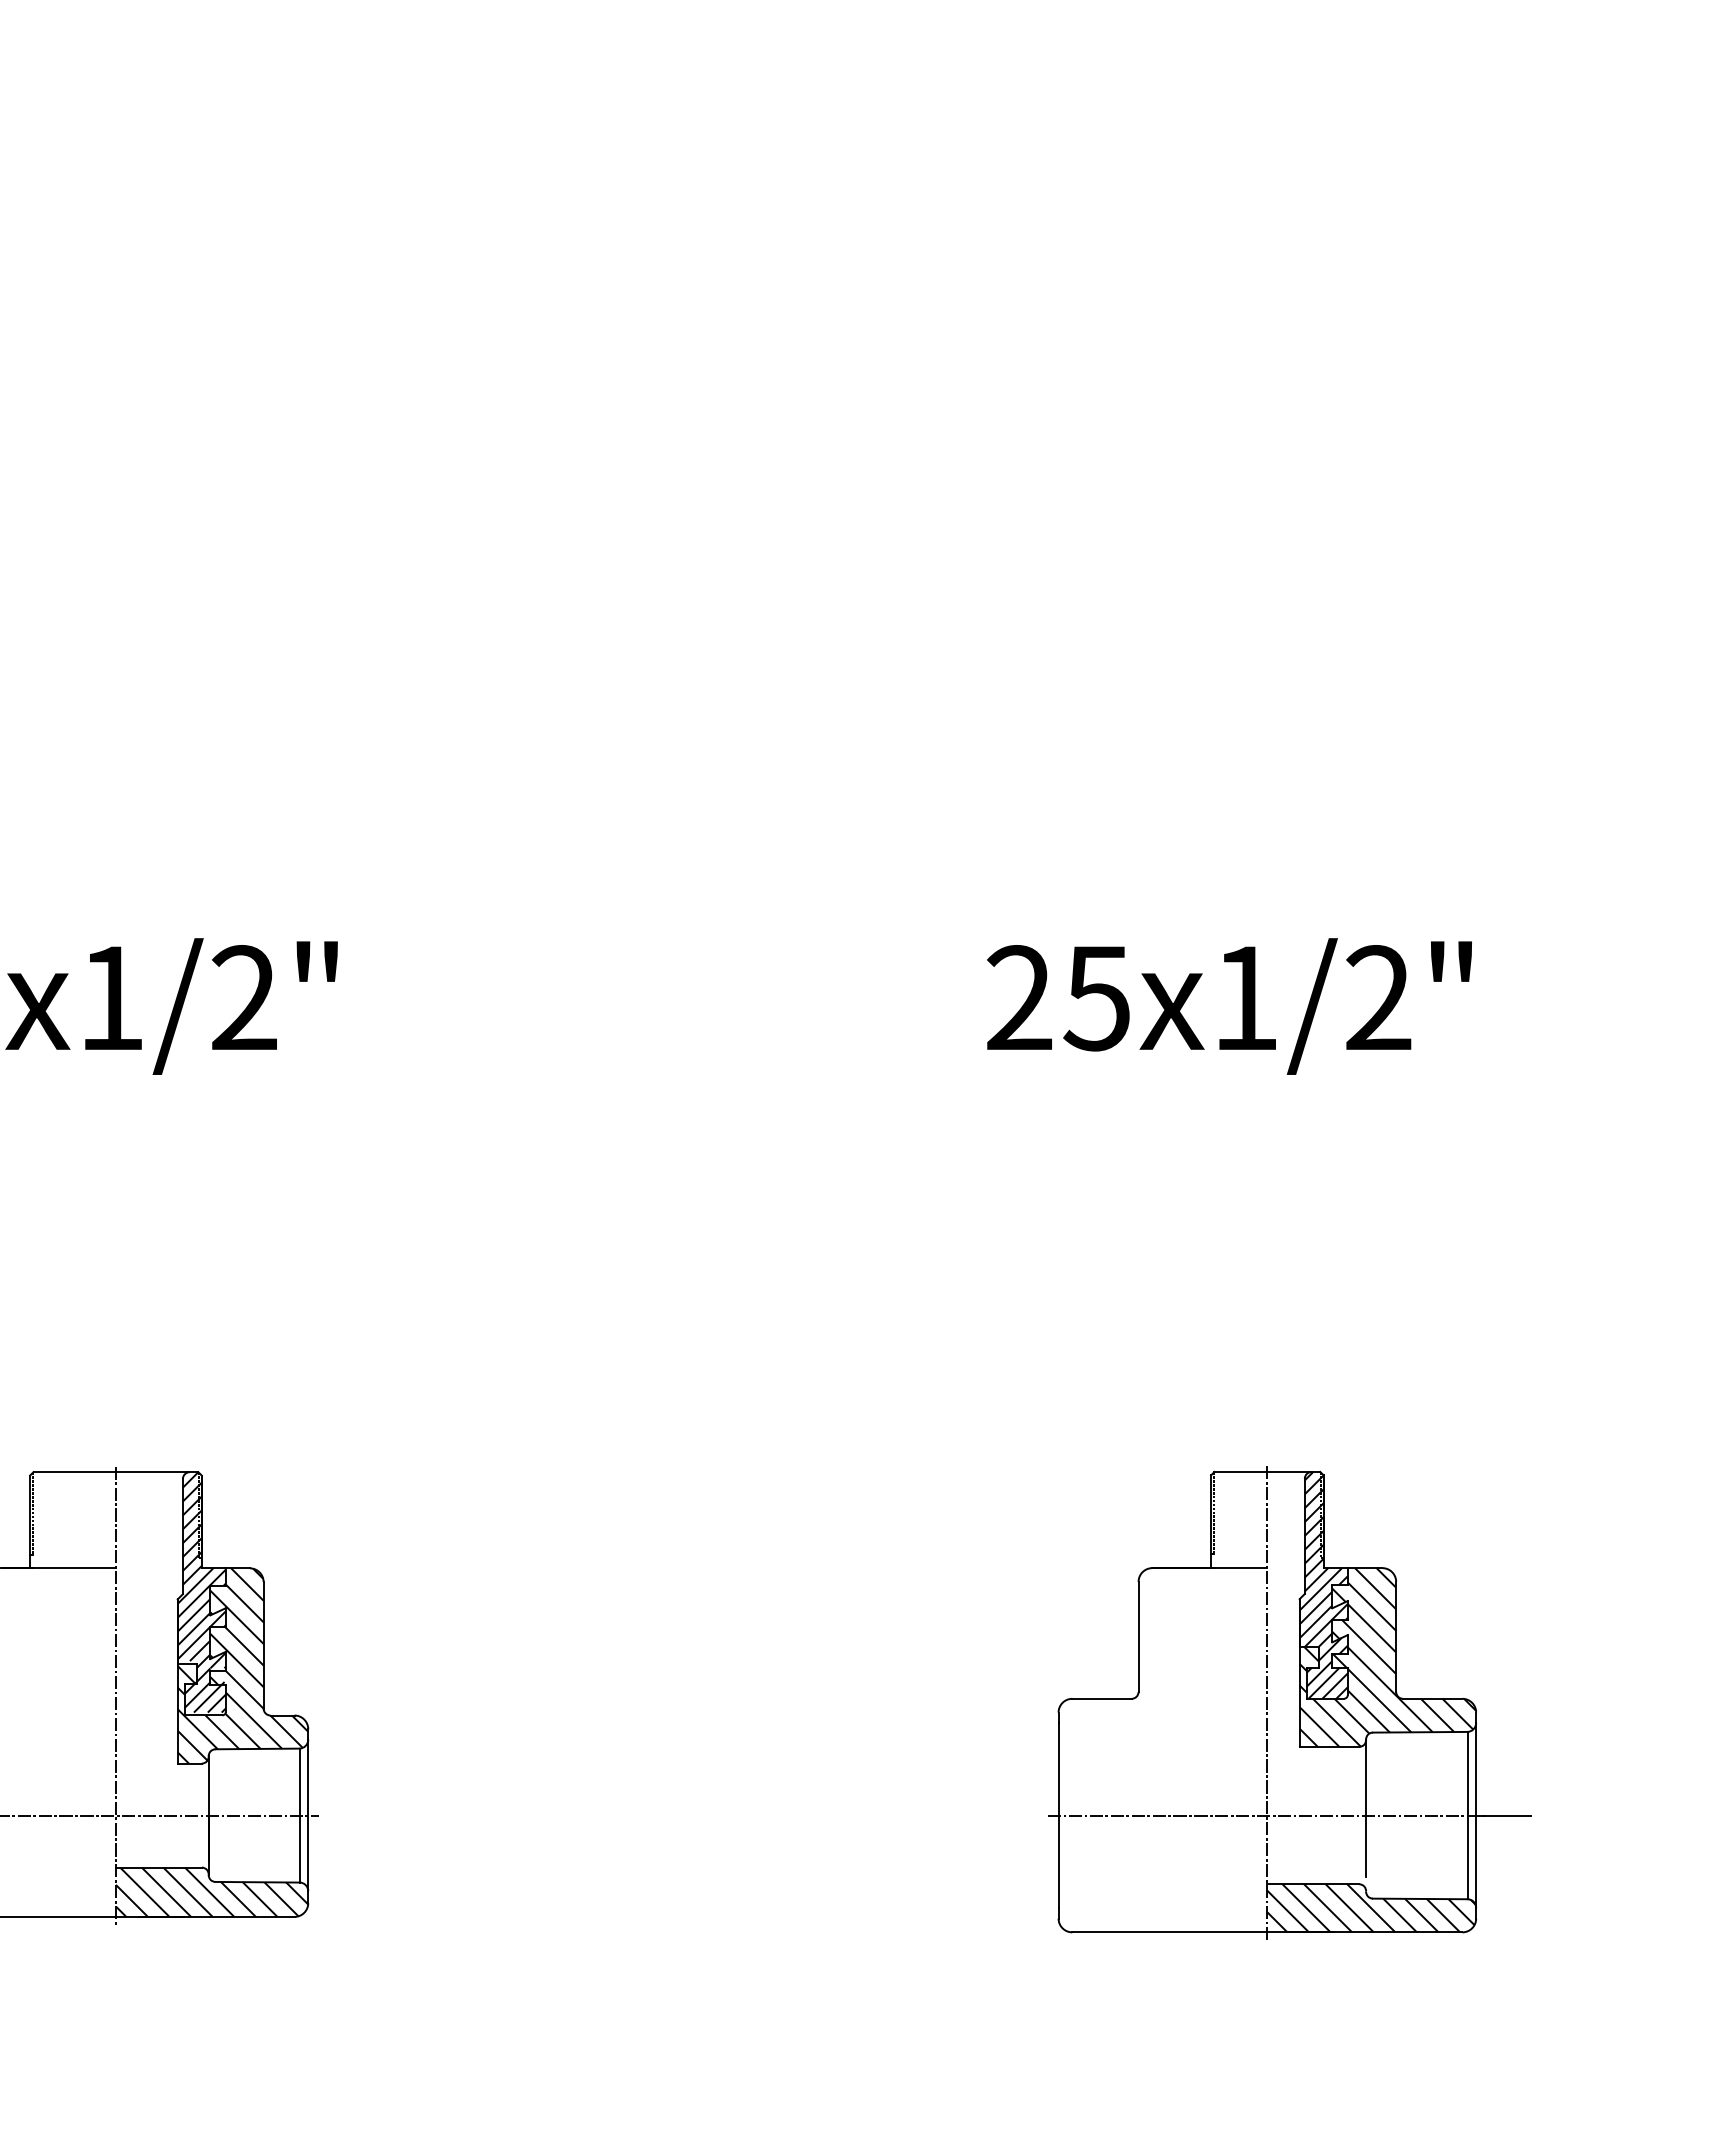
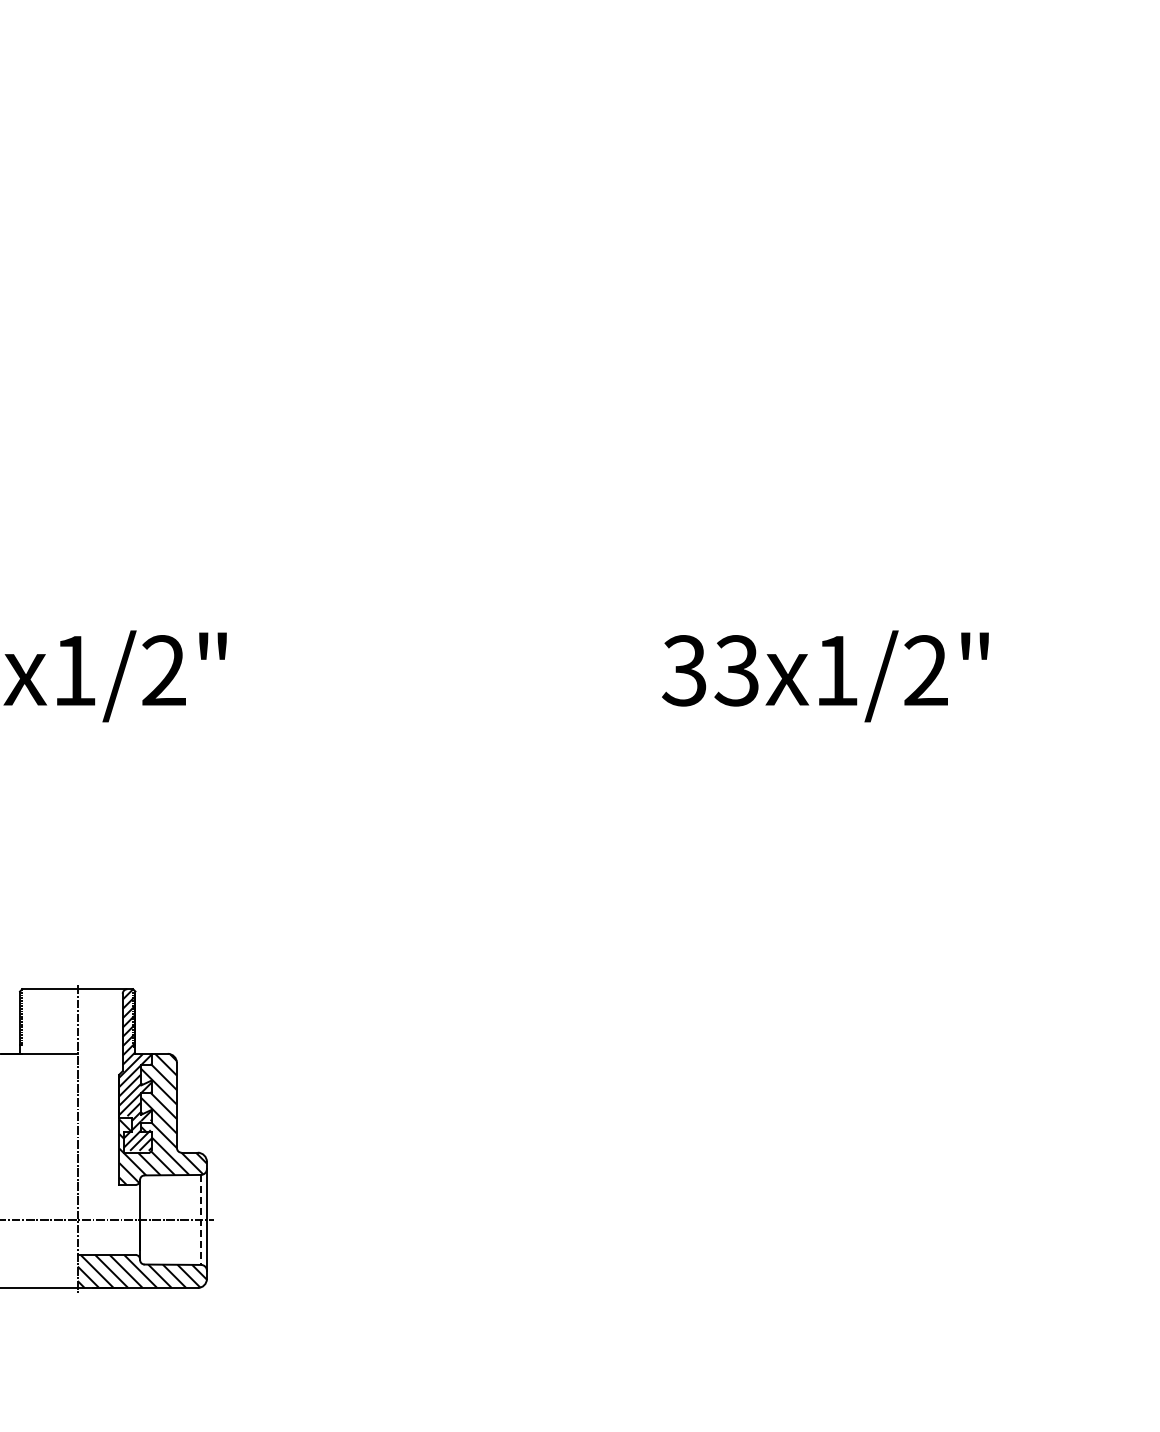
text: (1057, 997) -> (710, 670), 25x1/2" -> 33x1/2"
part: (1289, 1703) -> (866, 1144), removed
line: (300, 1814) -> (201, 1219), solid -> dashed

